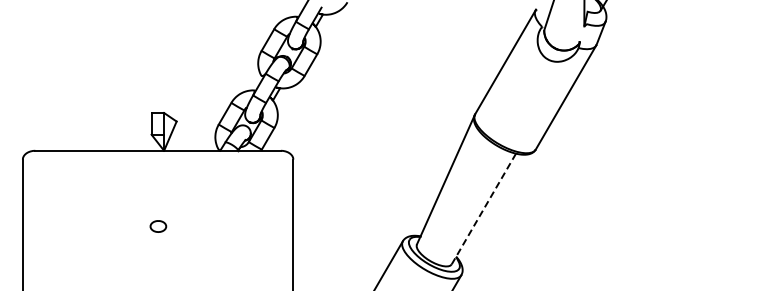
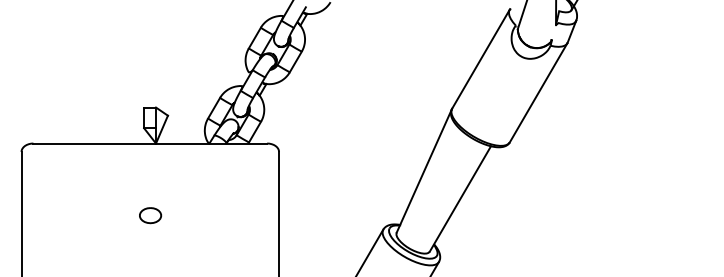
line: (484, 208) -> (460, 198), dashed -> solid
part: (158, 226) -> (150, 215), size x1.43

